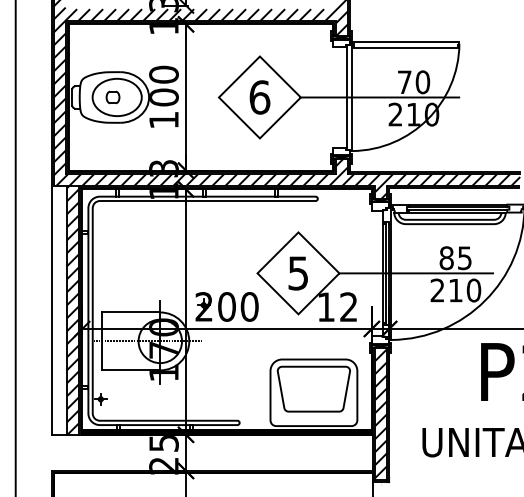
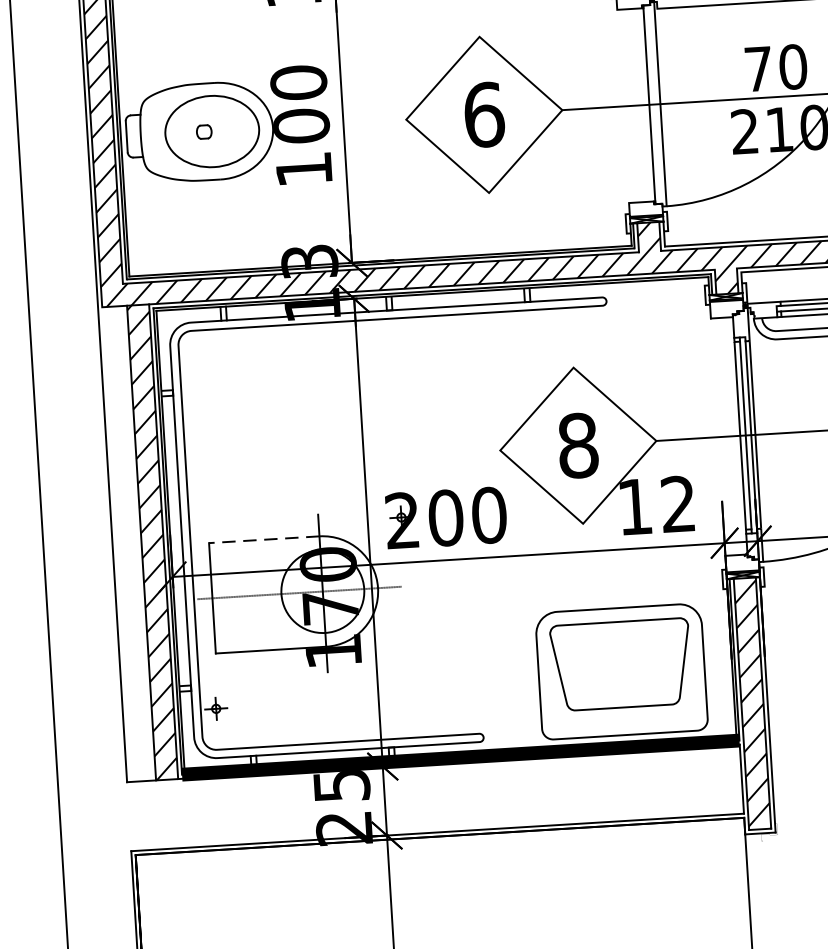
part: (112, 97) -> (203, 132), size x0.6
text: (298, 273) -> (578, 445), 5 -> 8
line: (131, 312) -> (264, 539), solid -> dashed

